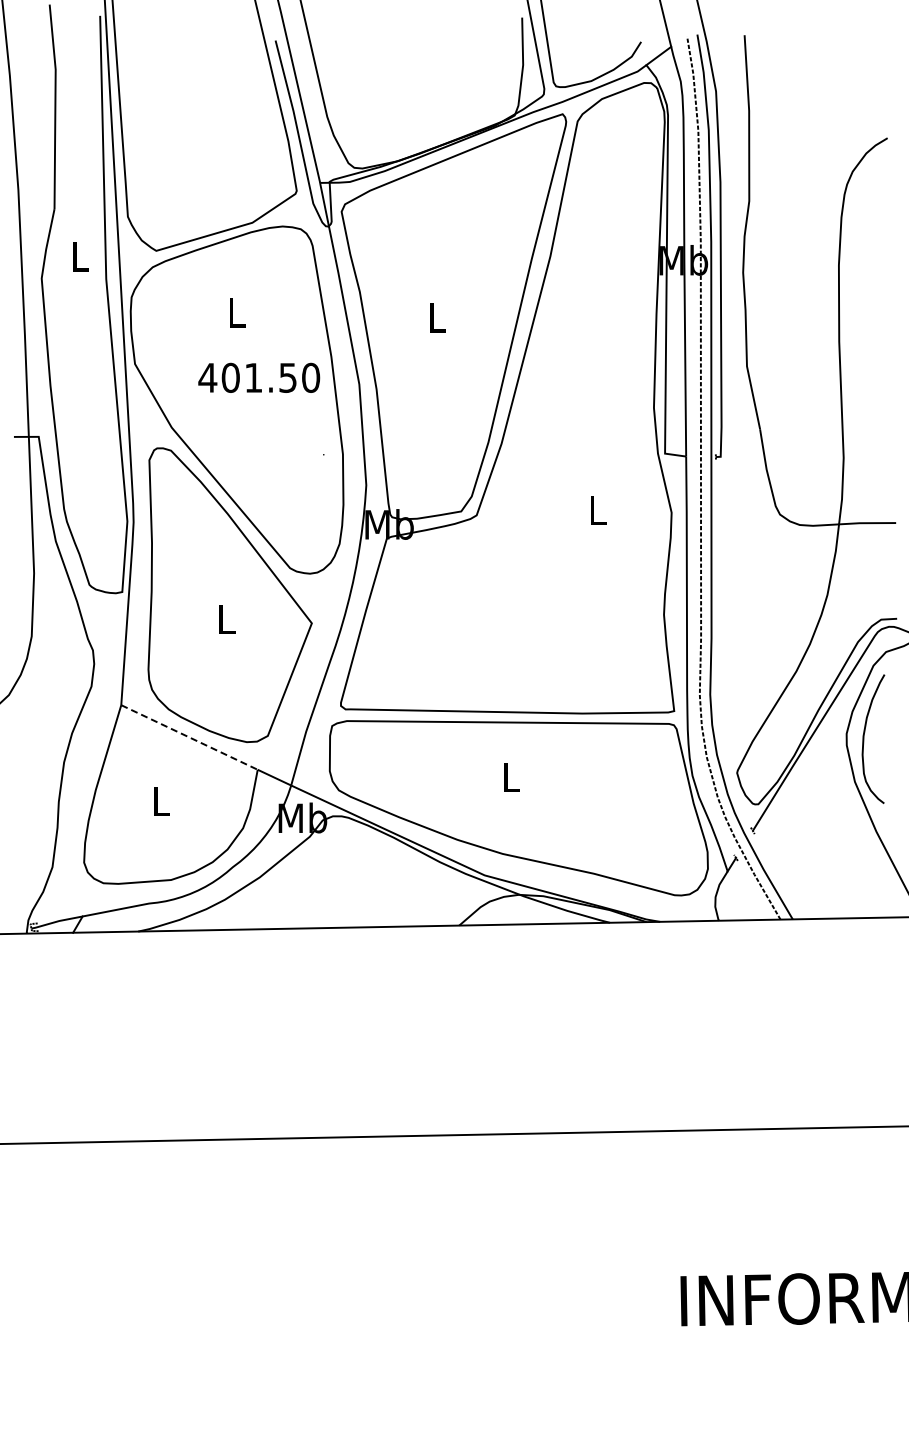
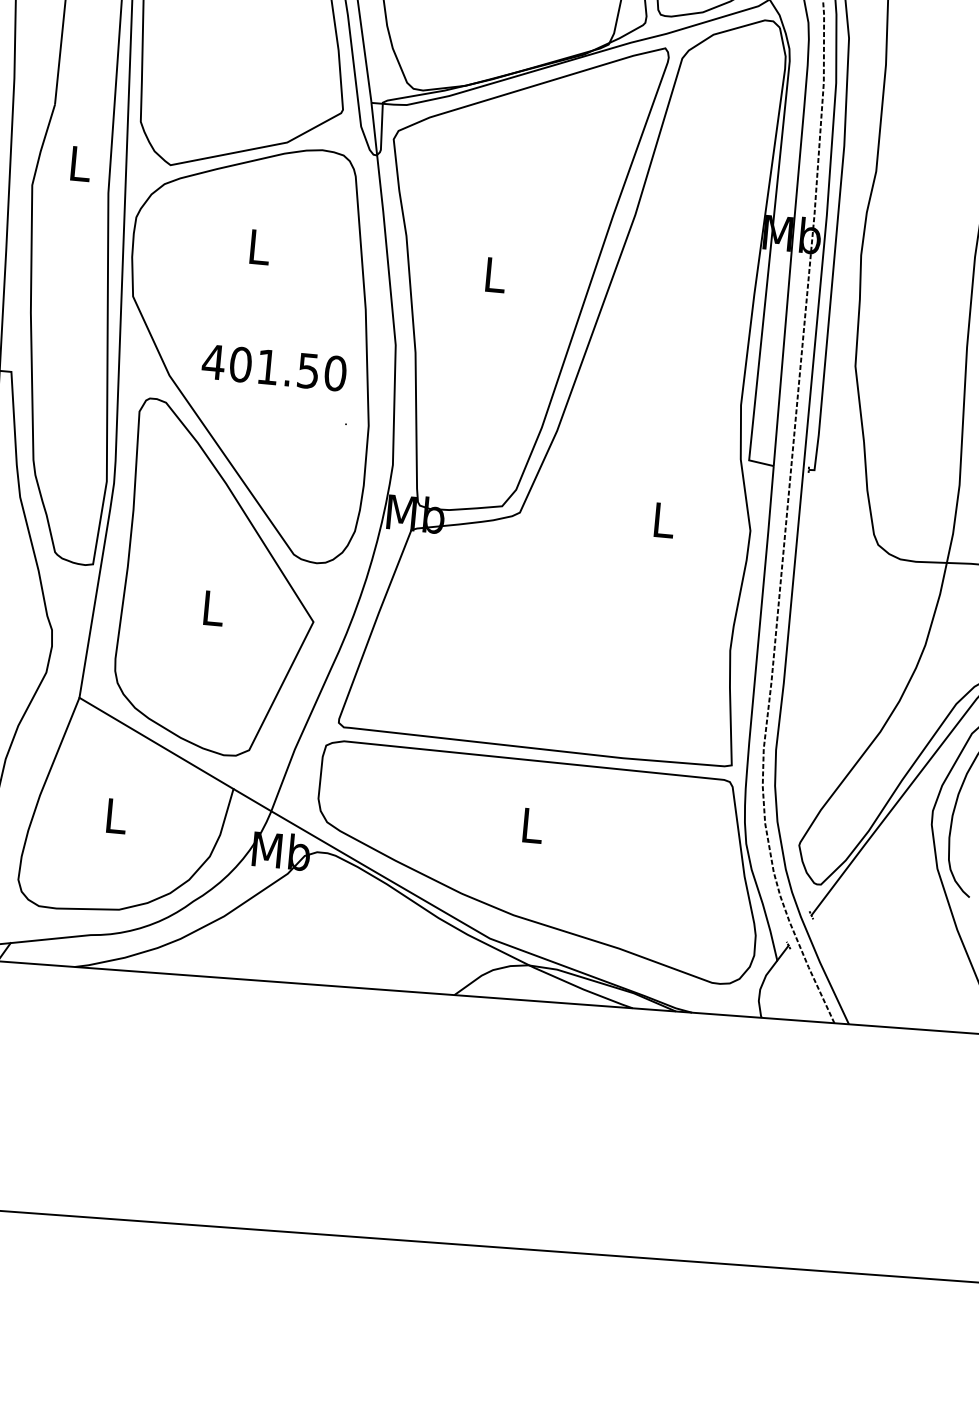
text: (259, 377) -> (274, 367), moved
line: (189, 737) -> (156, 743), dashed -> solid

